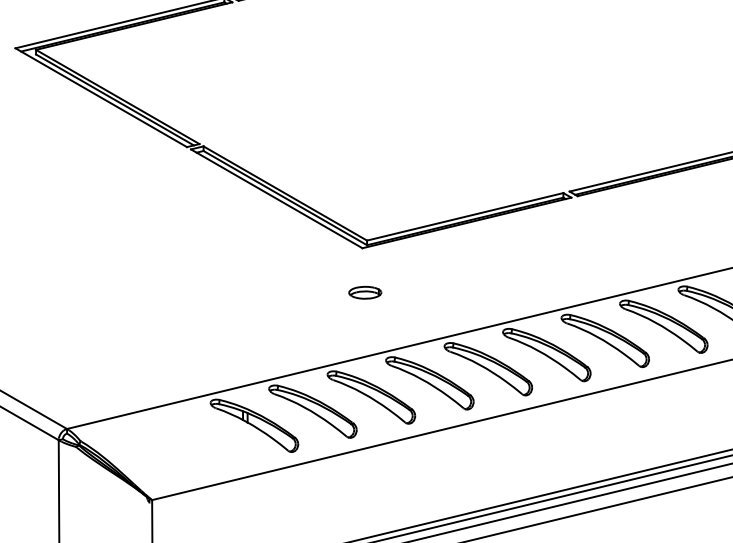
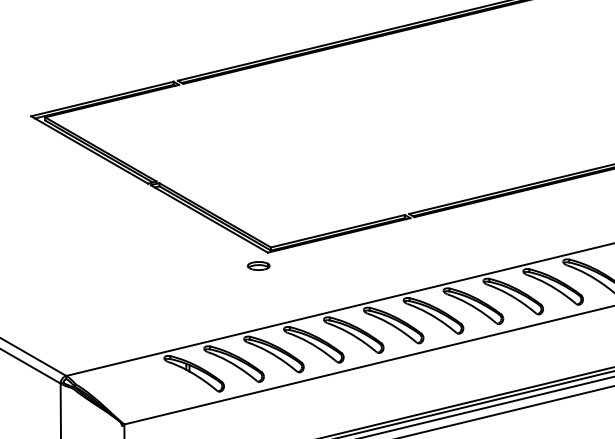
part: (364, 291) -> (258, 265), moved

